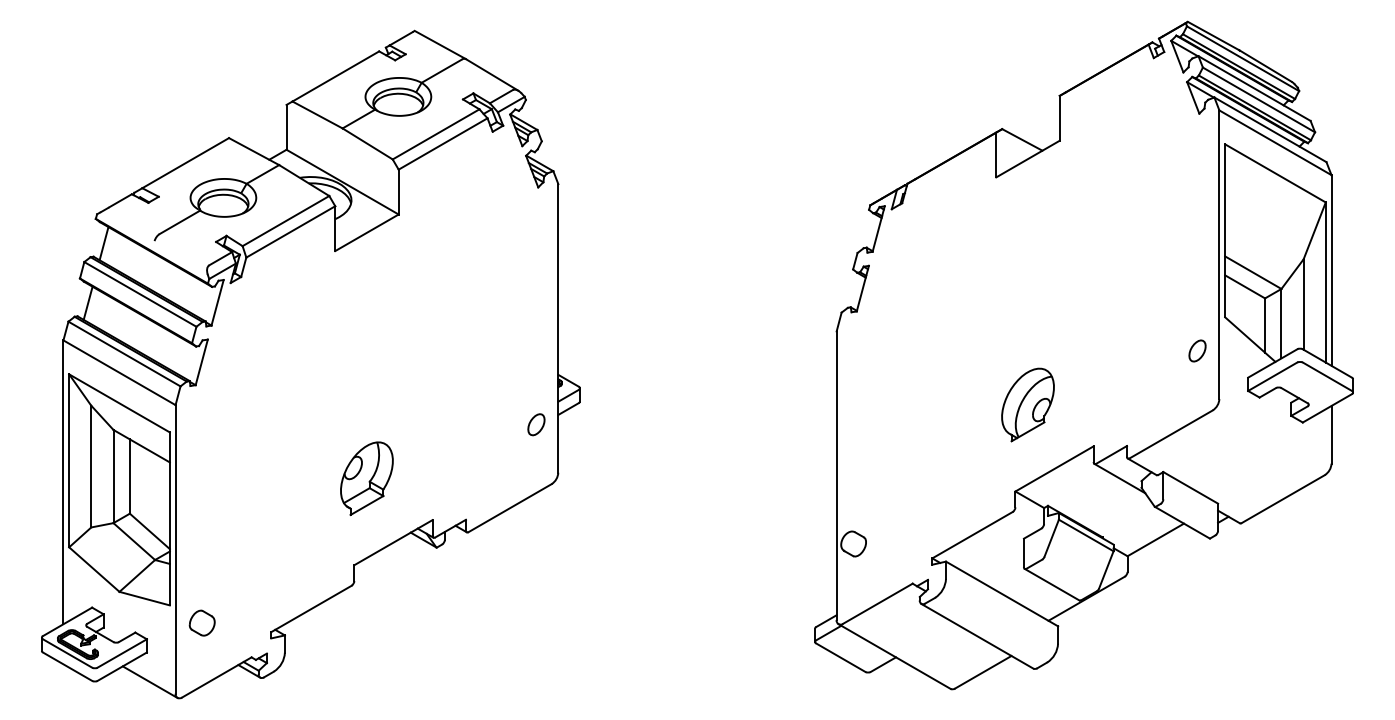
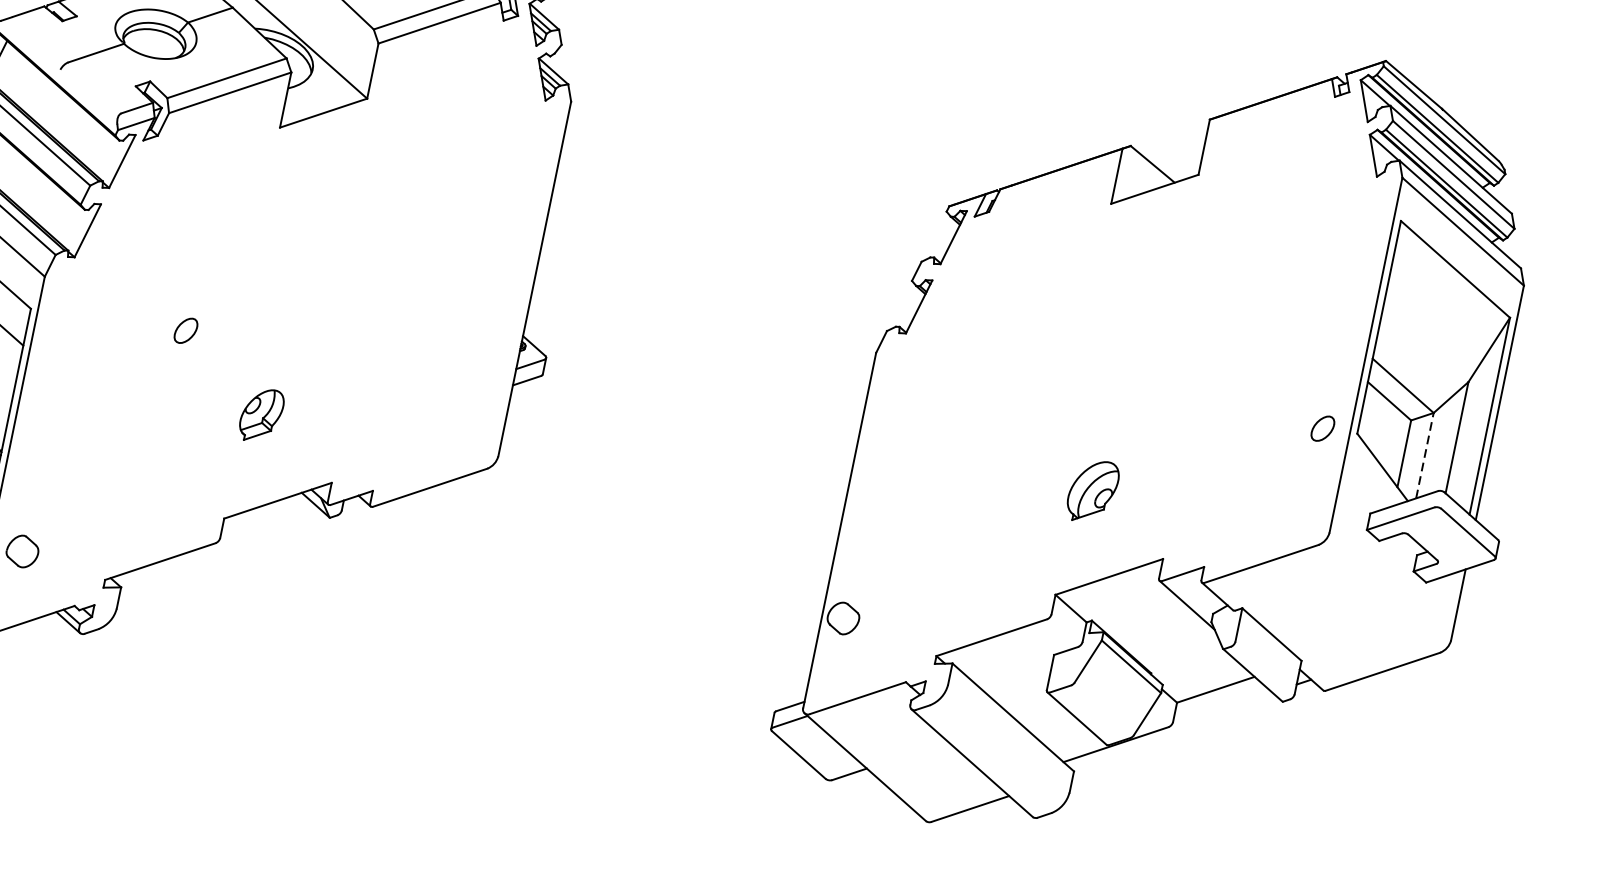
line: (1281, 323) -> (1425, 455), solid -> dashed
part: (1197, 350) -> (1323, 428), moved
part: (1027, 404) -> (1092, 490), size x0.7
part: (536, 424) -> (186, 330), moved
part: (366, 478) -> (261, 415), size x0.6

